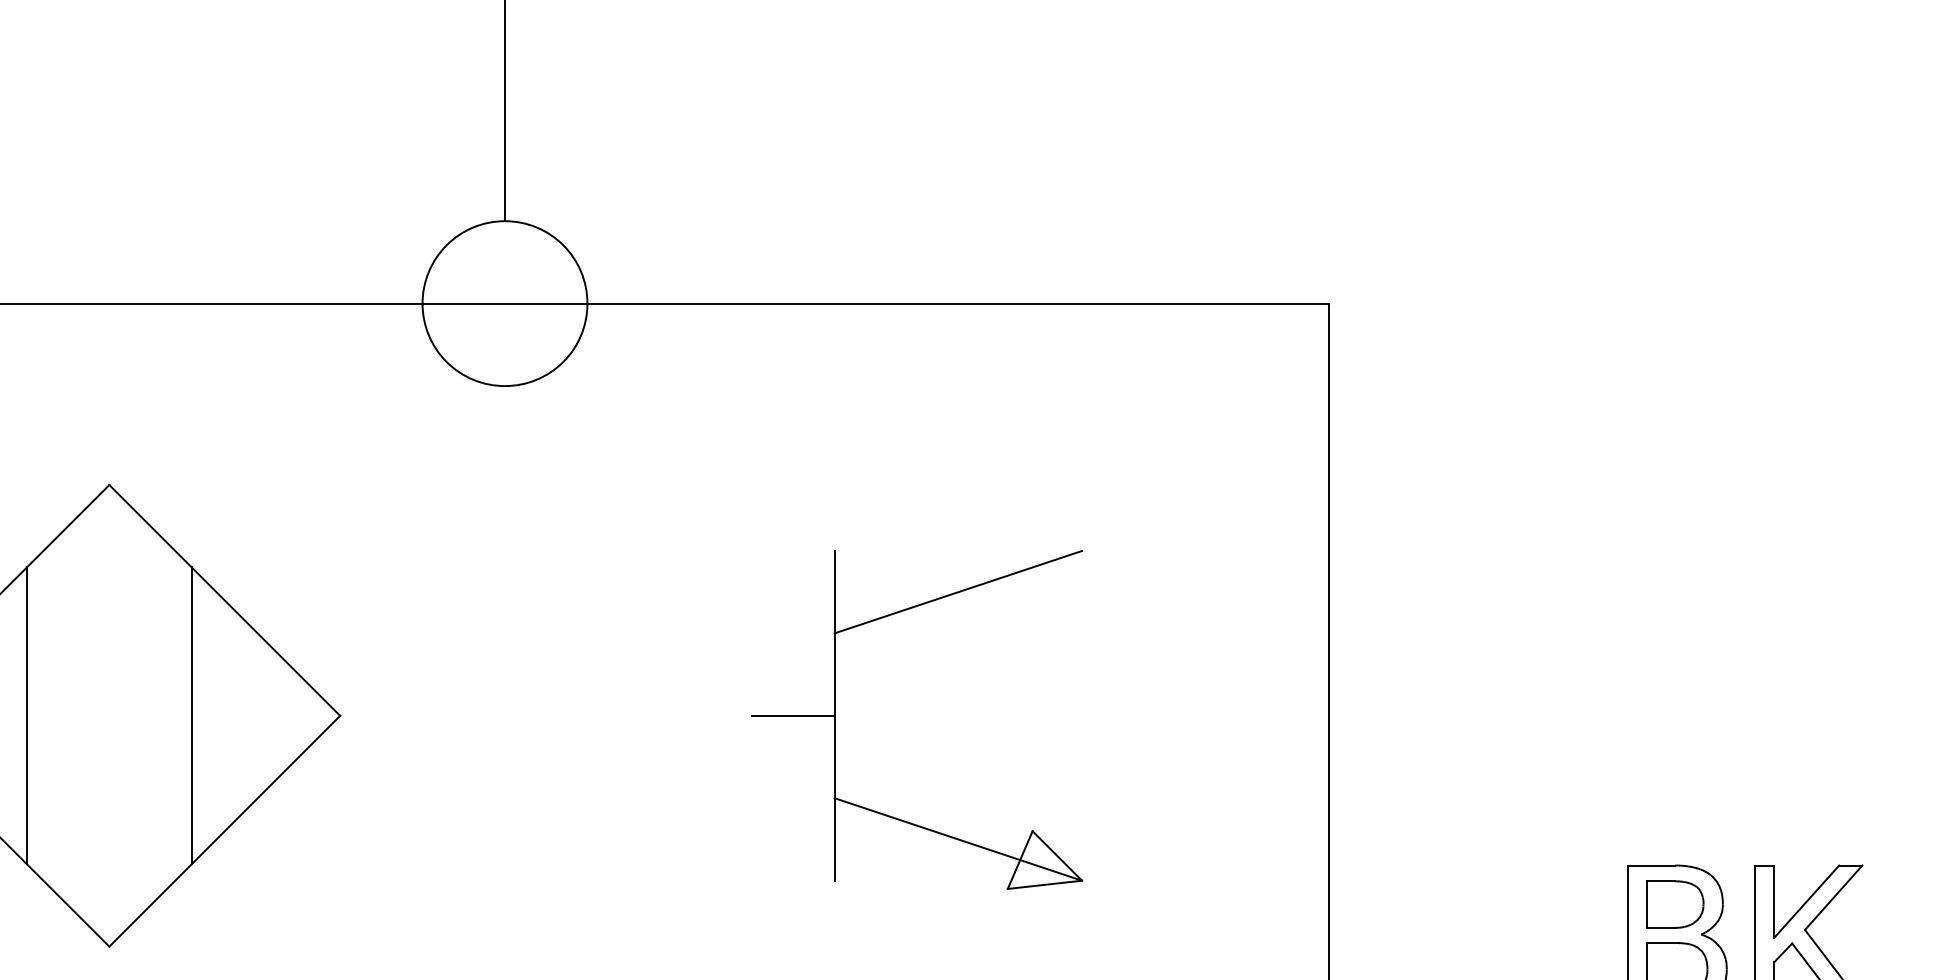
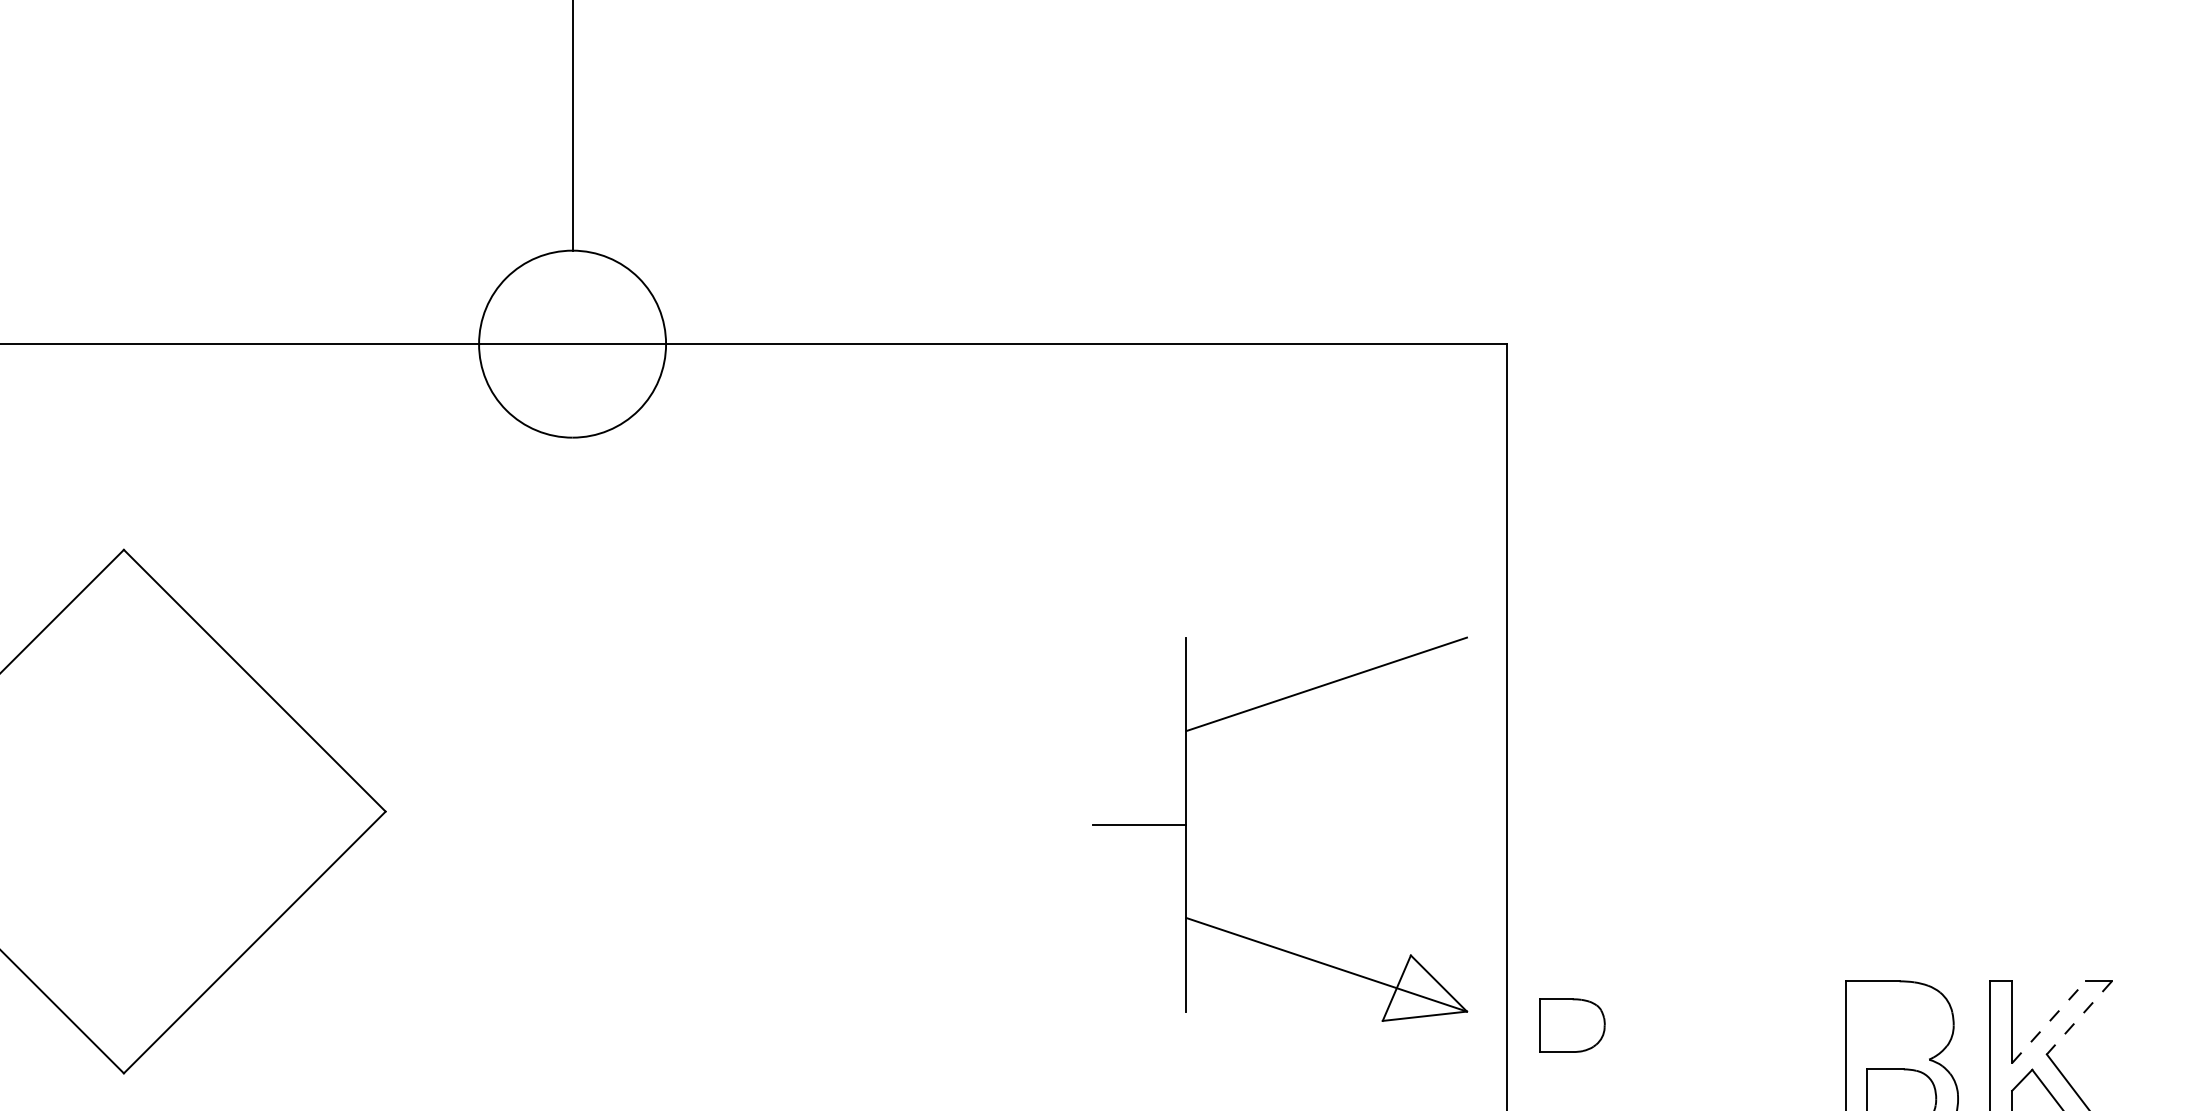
line: (27, 715) -> (30, 811), removed
line: (191, 715) -> (217, 811), removed
part: (834, 719) -> (1186, 828), moved
line: (1833, 897) -> (2079, 1017), solid -> dashed
line: (1806, 901) -> (2048, 1022), solid -> dashed
part: (1675, 904) -> (1572, 1025), moved

